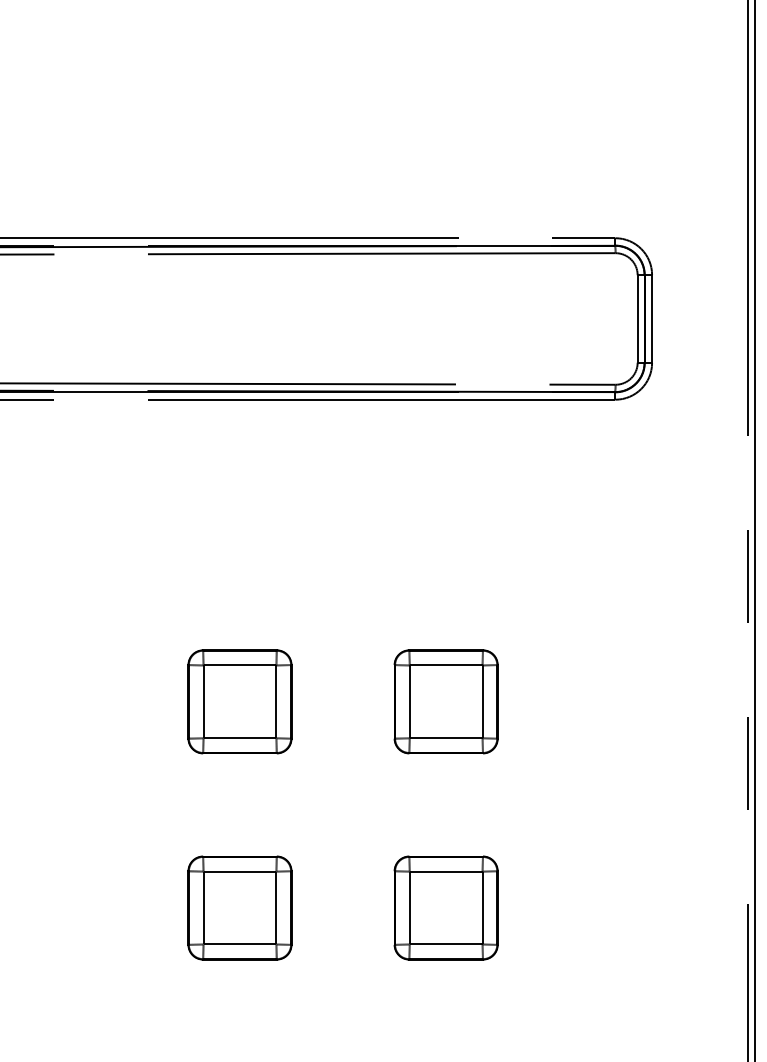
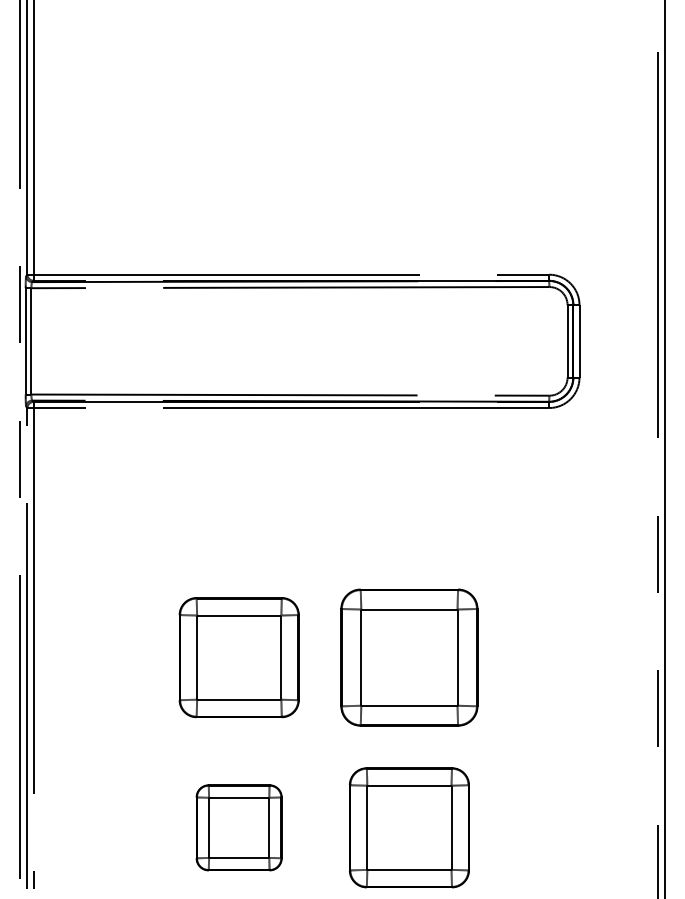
part: (239, 701) -> (238, 657), size x1.4
part: (446, 701) -> (409, 657), size x1.6
part: (446, 907) -> (409, 827), size x1.4

